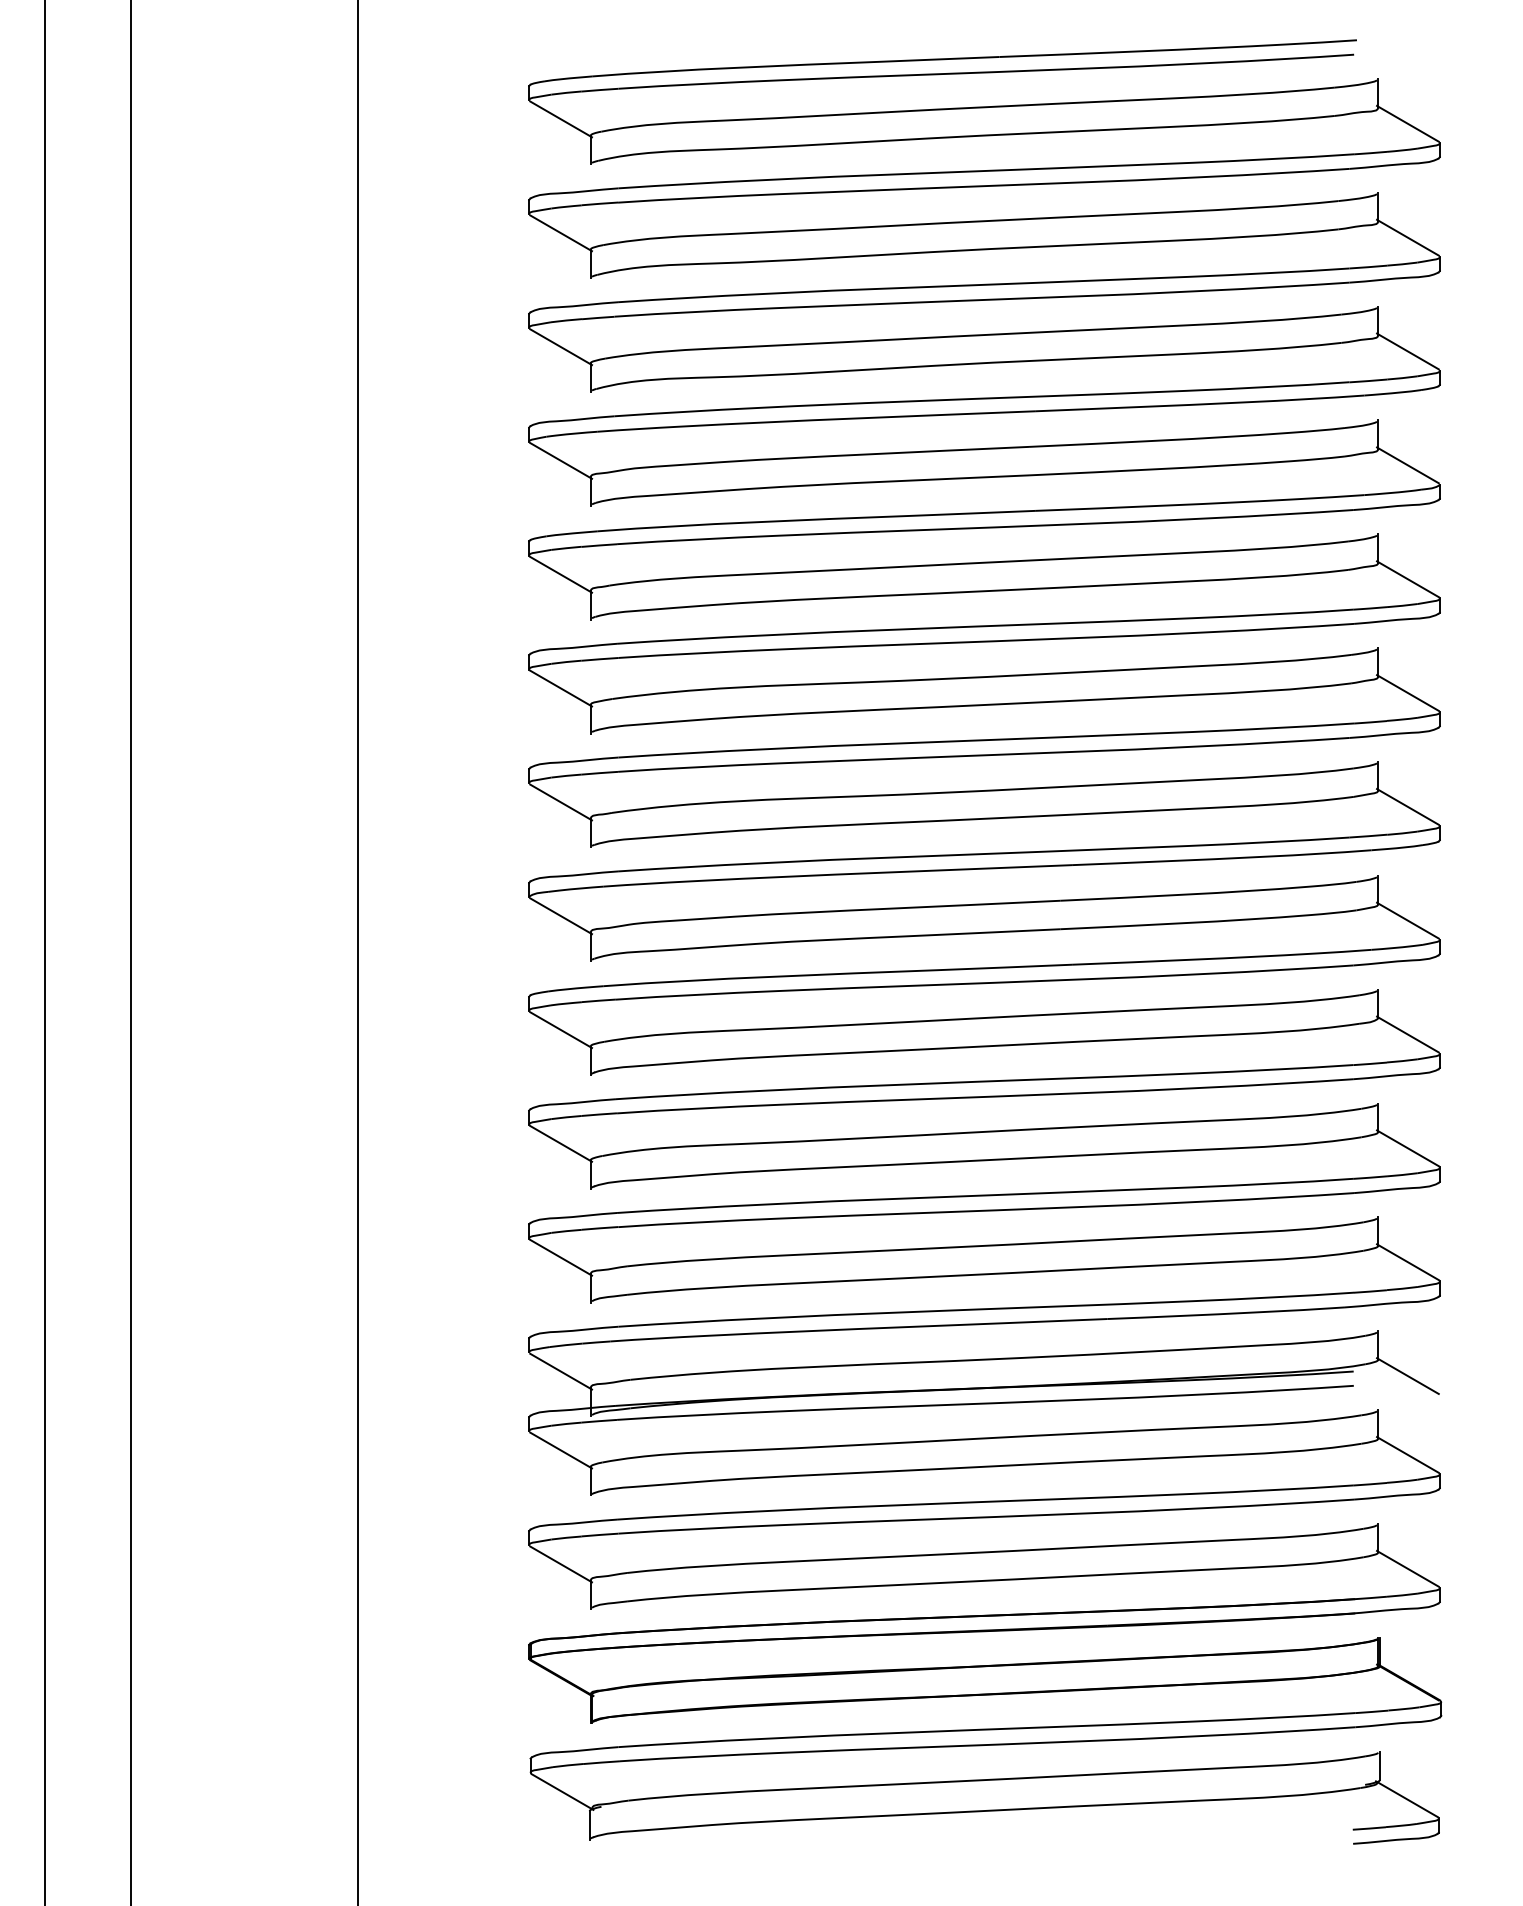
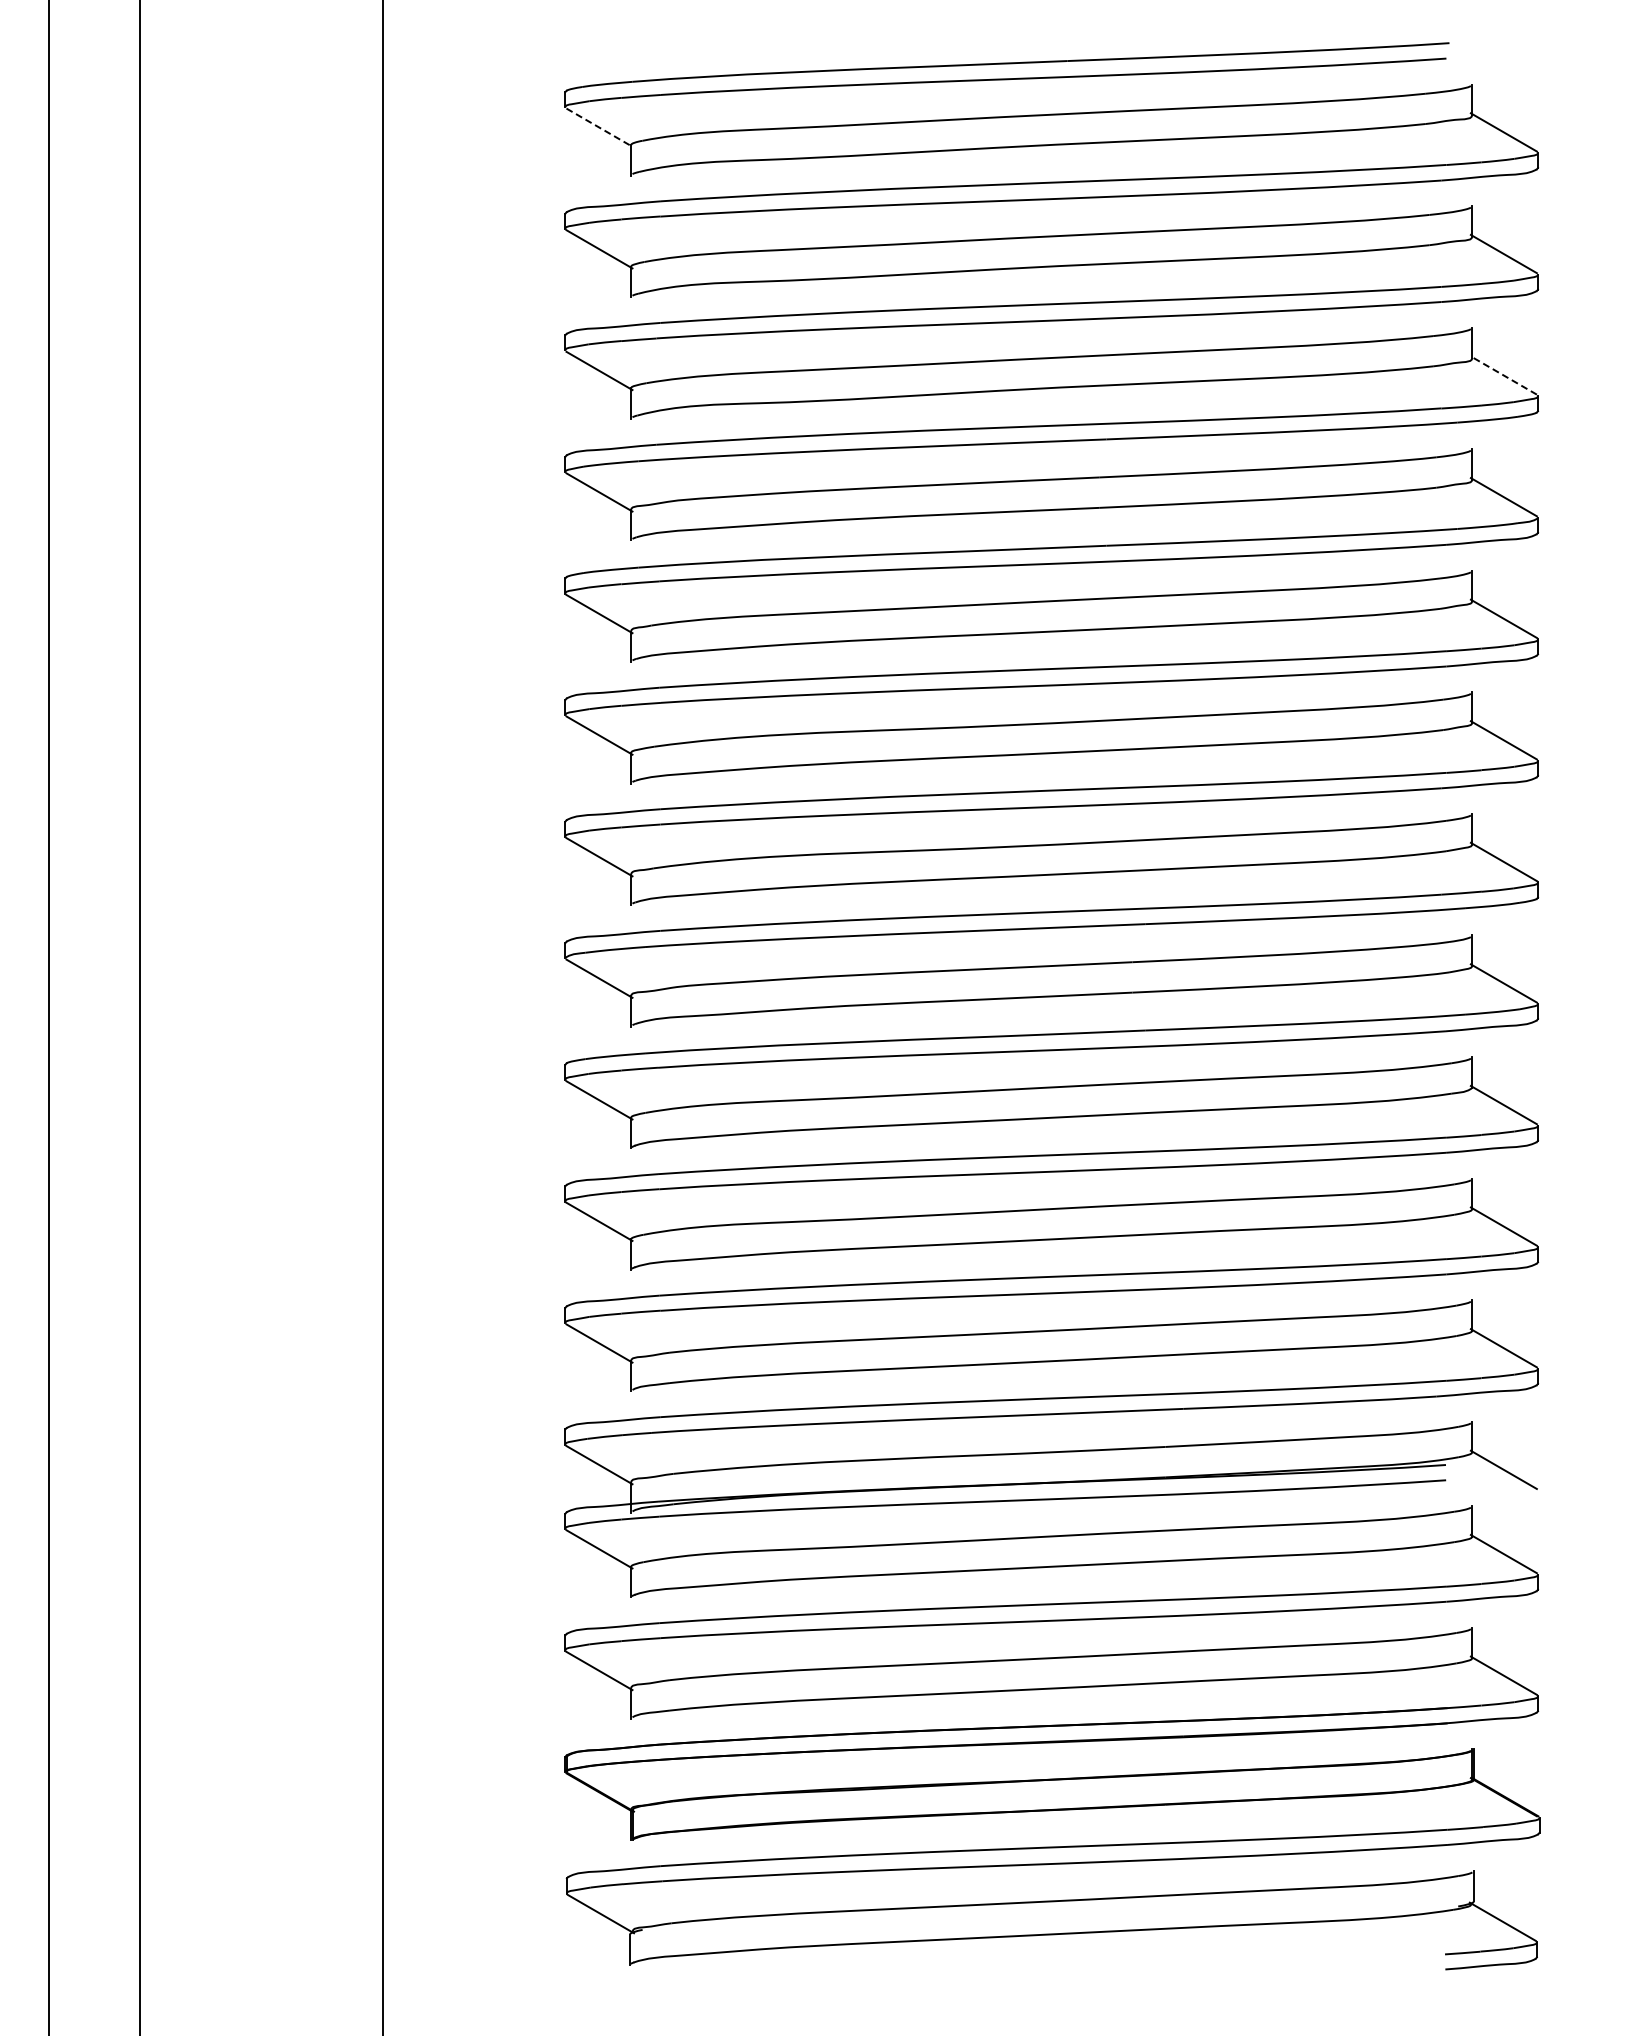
line: (561, 119) -> (599, 127), solid -> dashed
line: (1407, 351) -> (1503, 375), solid -> dashed

